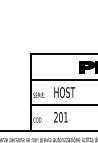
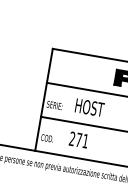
text: (60, 117) -> (78, 140), 201 -> 271

